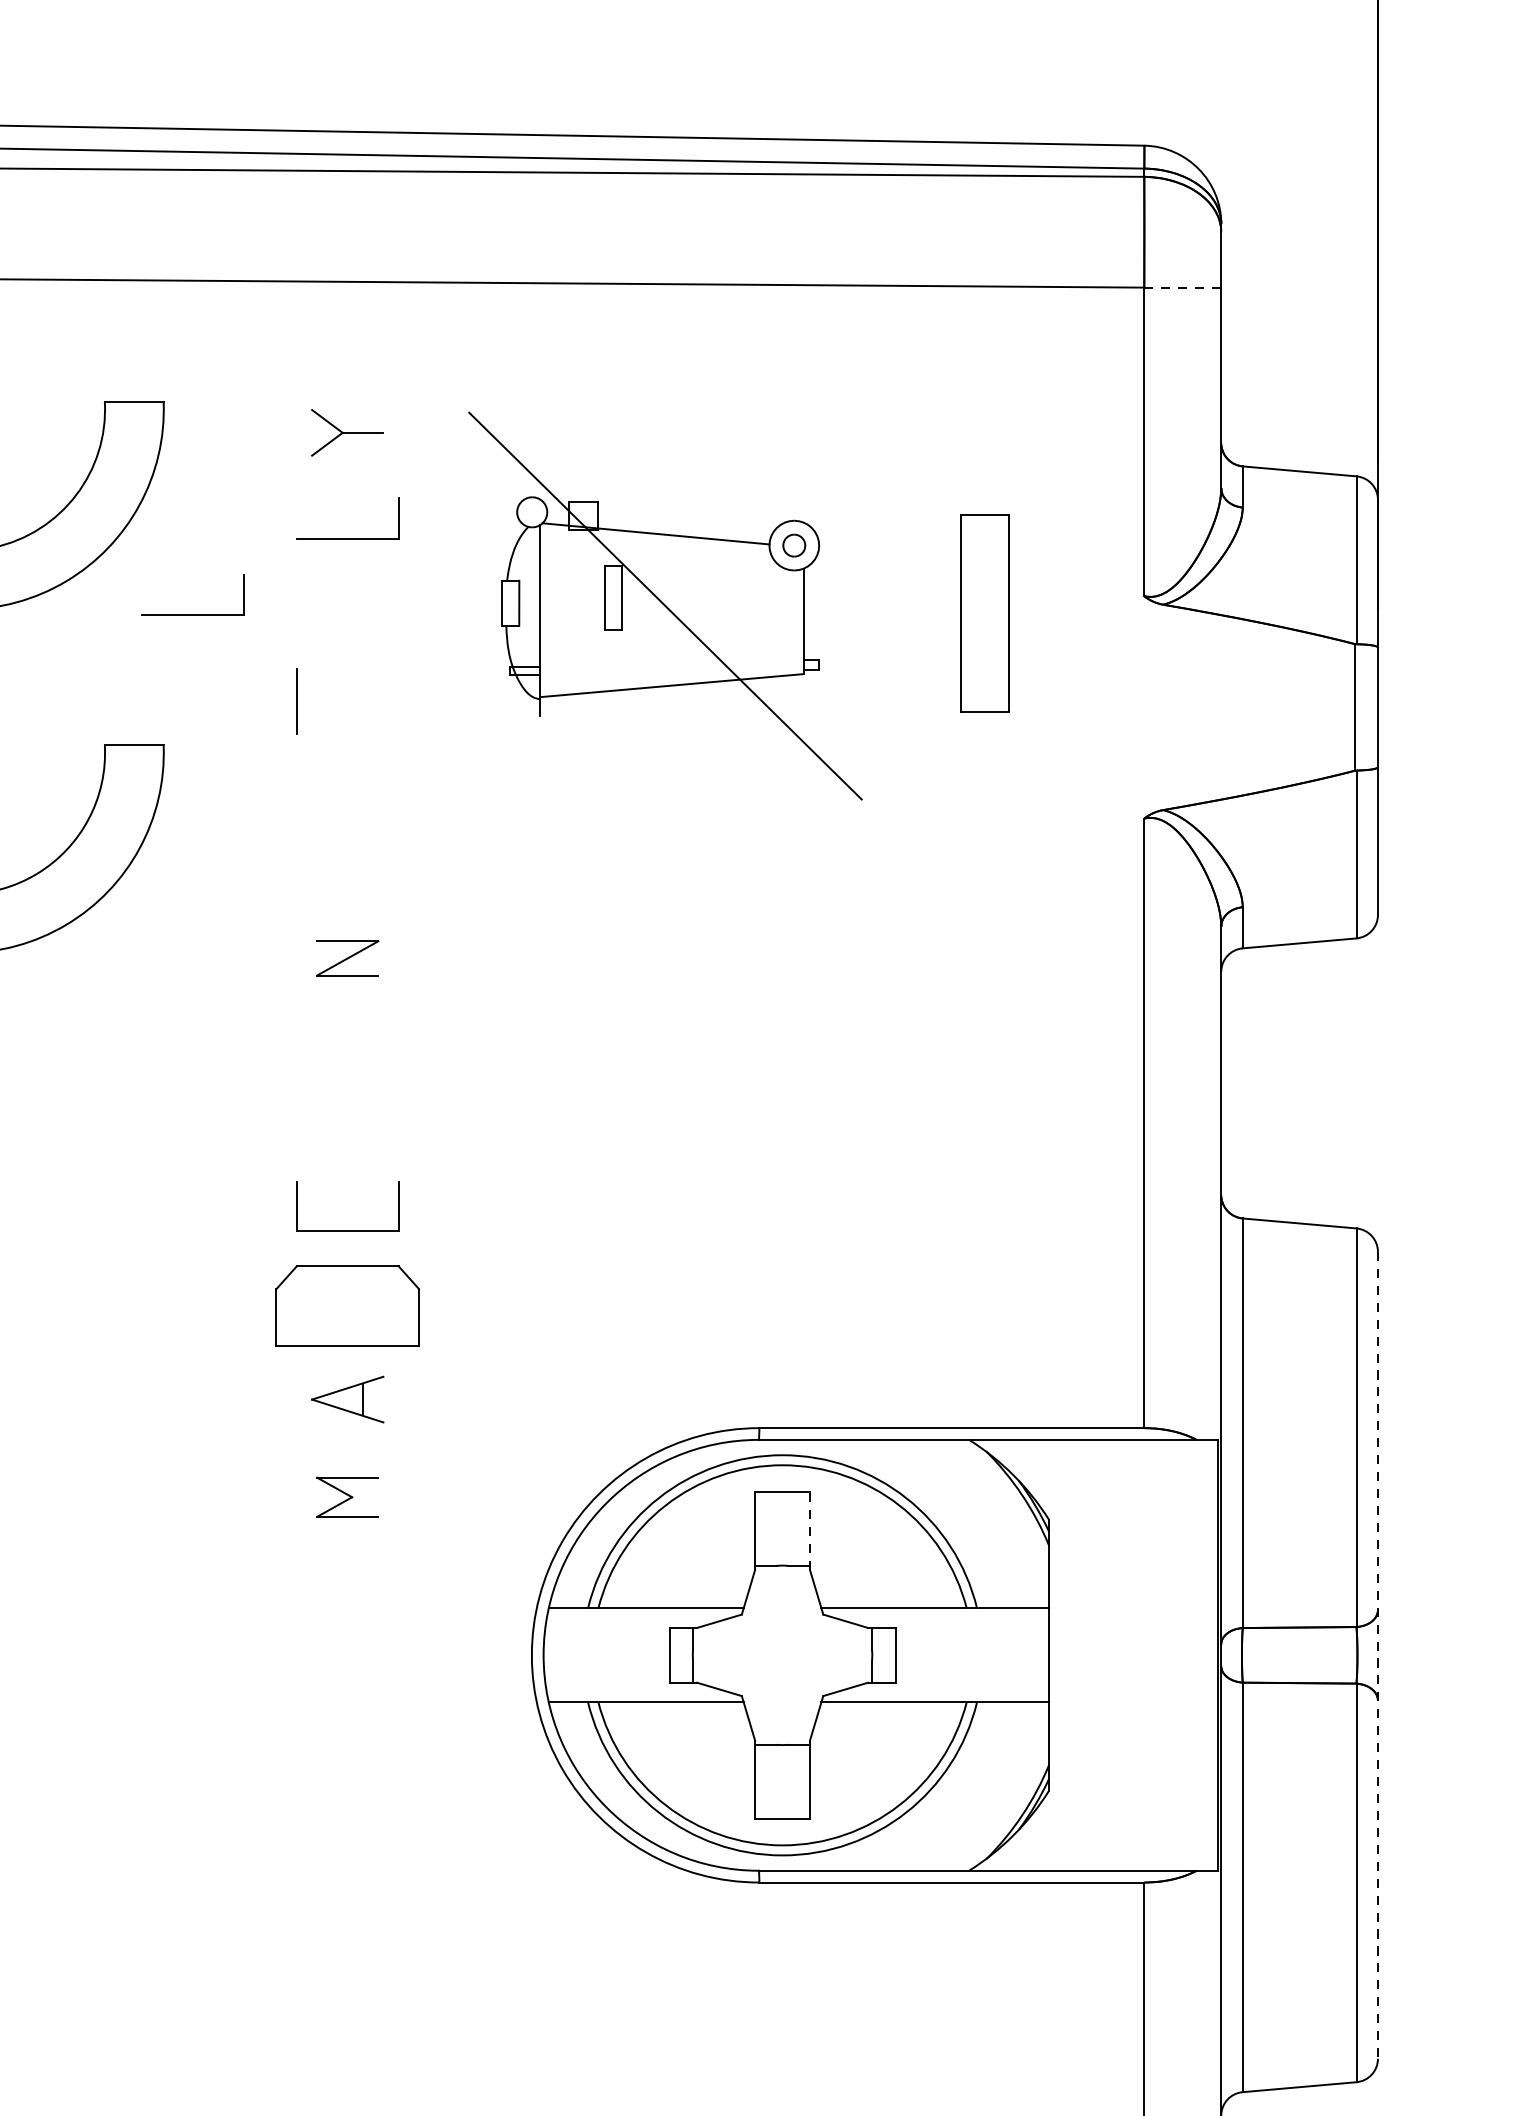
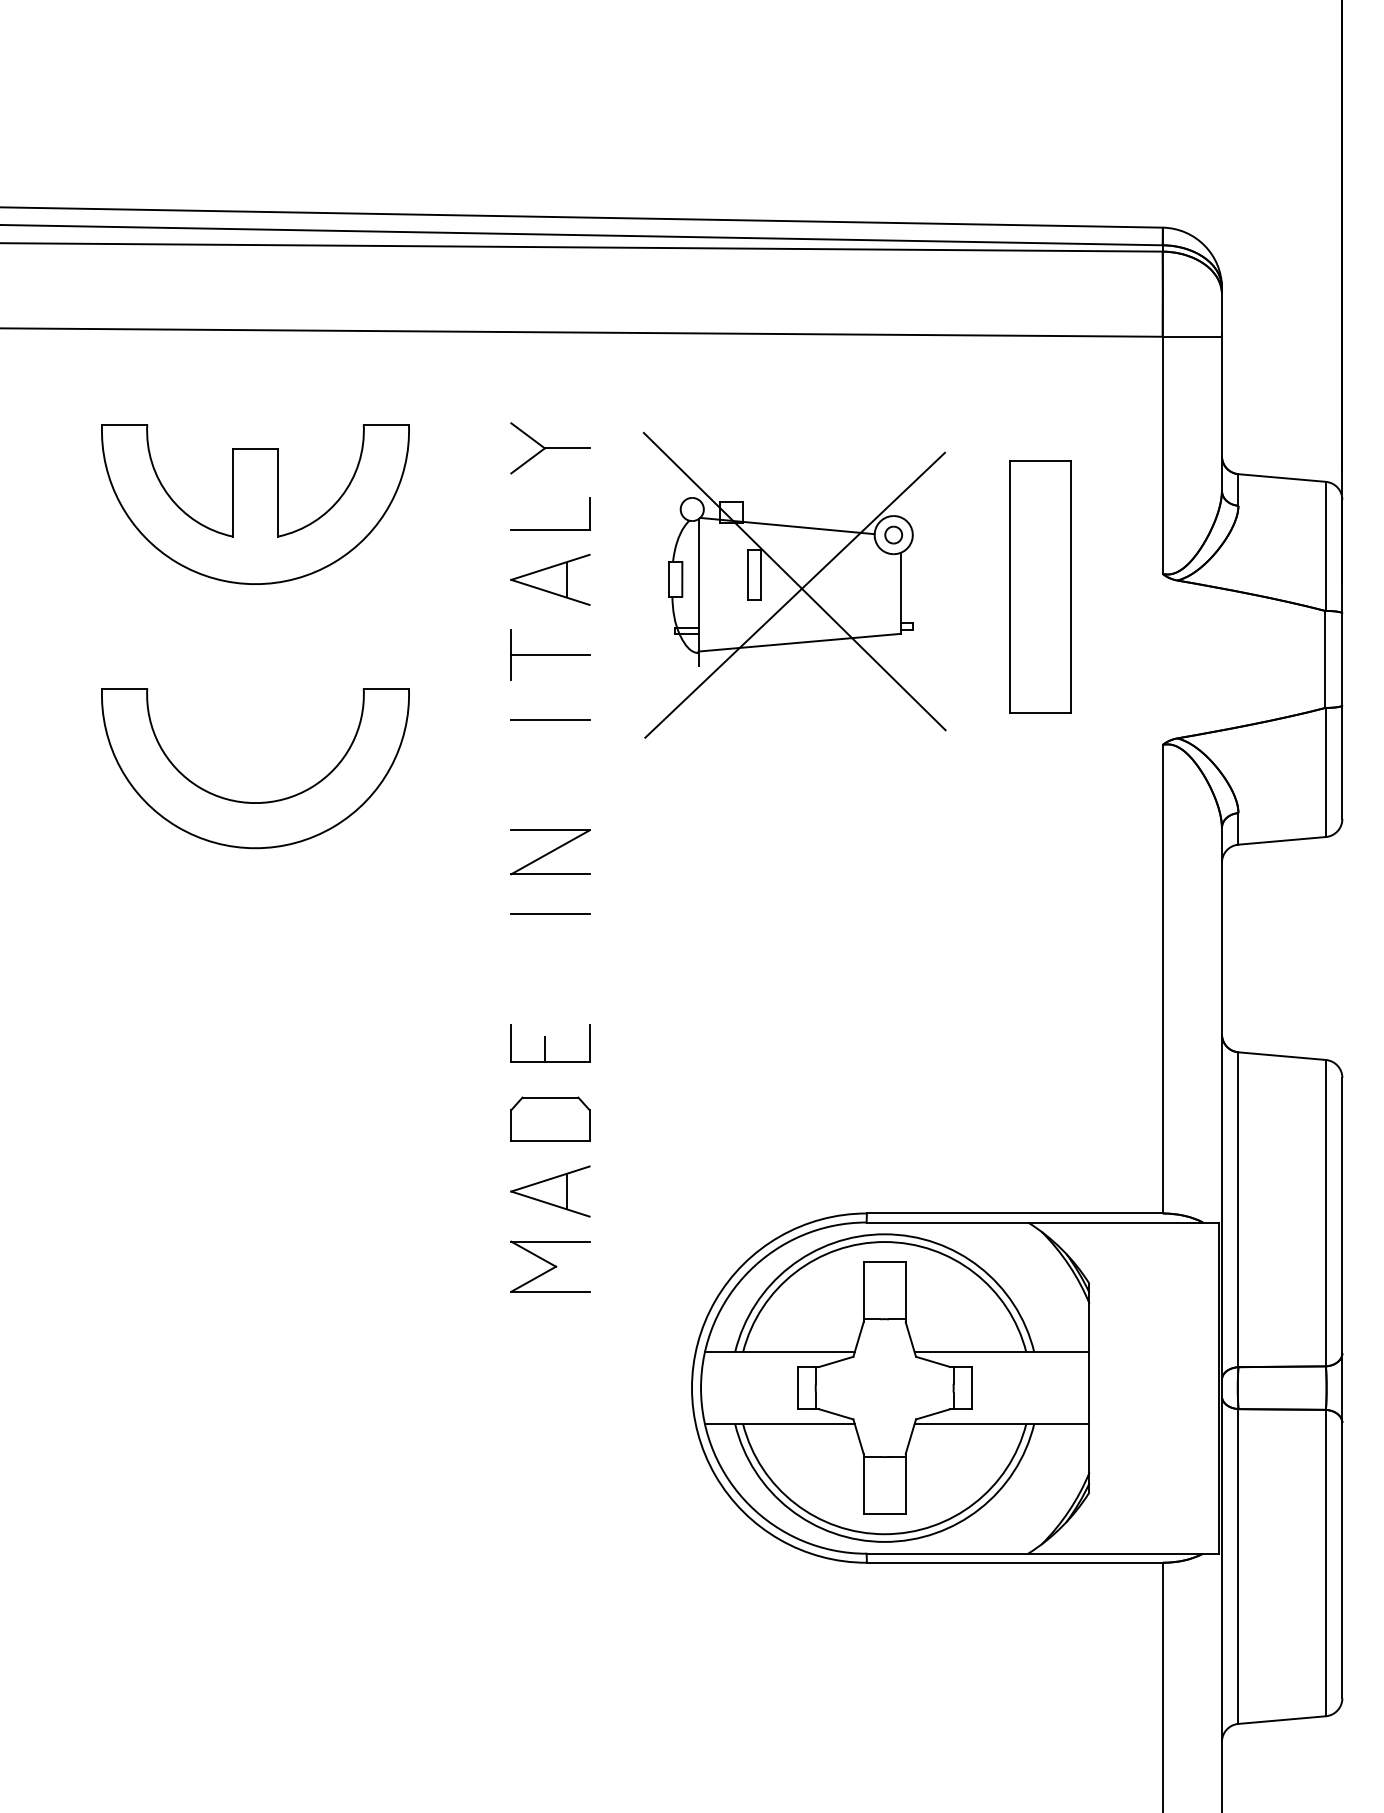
line: (1182, 287) -> (1192, 336), dashed -> solid
part: (347, 432) -> (550, 448), size x1.43
part: (347, 603) -> (550, 579), added
part: (985, 612) -> (1040, 586), size x1.67
part: (192, 615) -> (431, 588), removed
line: (665, 622) -> (794, 594), added
line: (347, 702) -> (550, 655), added
line: (347, 785) -> (550, 719), added
part: (347, 958) -> (550, 852), size x1.67
line: (347, 1037) -> (550, 913), added
line: (339, 1214) -> (544, 1049), added
part: (347, 1304) -> (550, 1118), size x0.71
part: (347, 1399) -> (550, 1191), size x1.43
part: (347, 1497) -> (550, 1266), size x1.67
line: (809, 1529) -> (905, 1291), dashed -> solid
line: (1378, 1655) -> (1342, 1388), dashed -> solid

